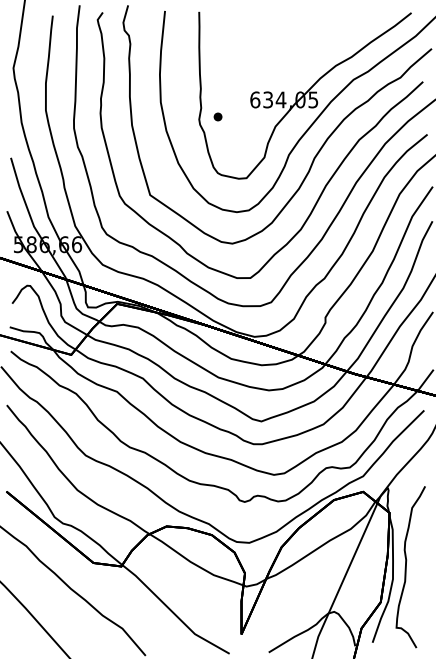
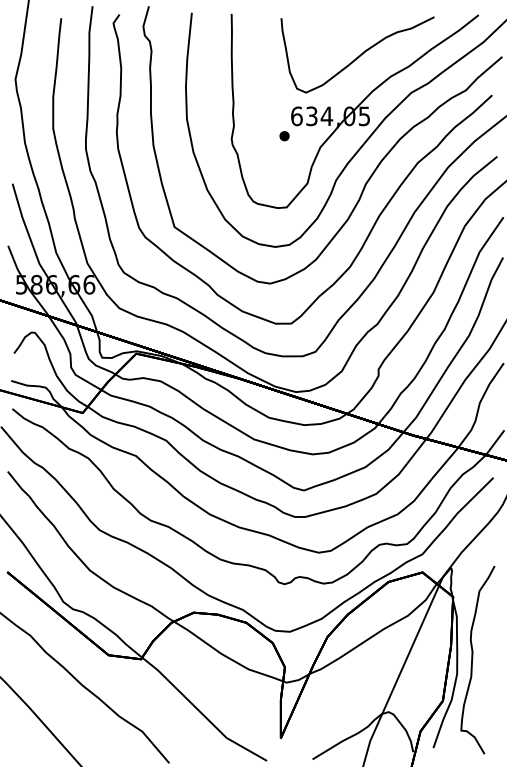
curve: (308, 47) -> (358, 55), added
part: (218, 117) -> (284, 136), moved

